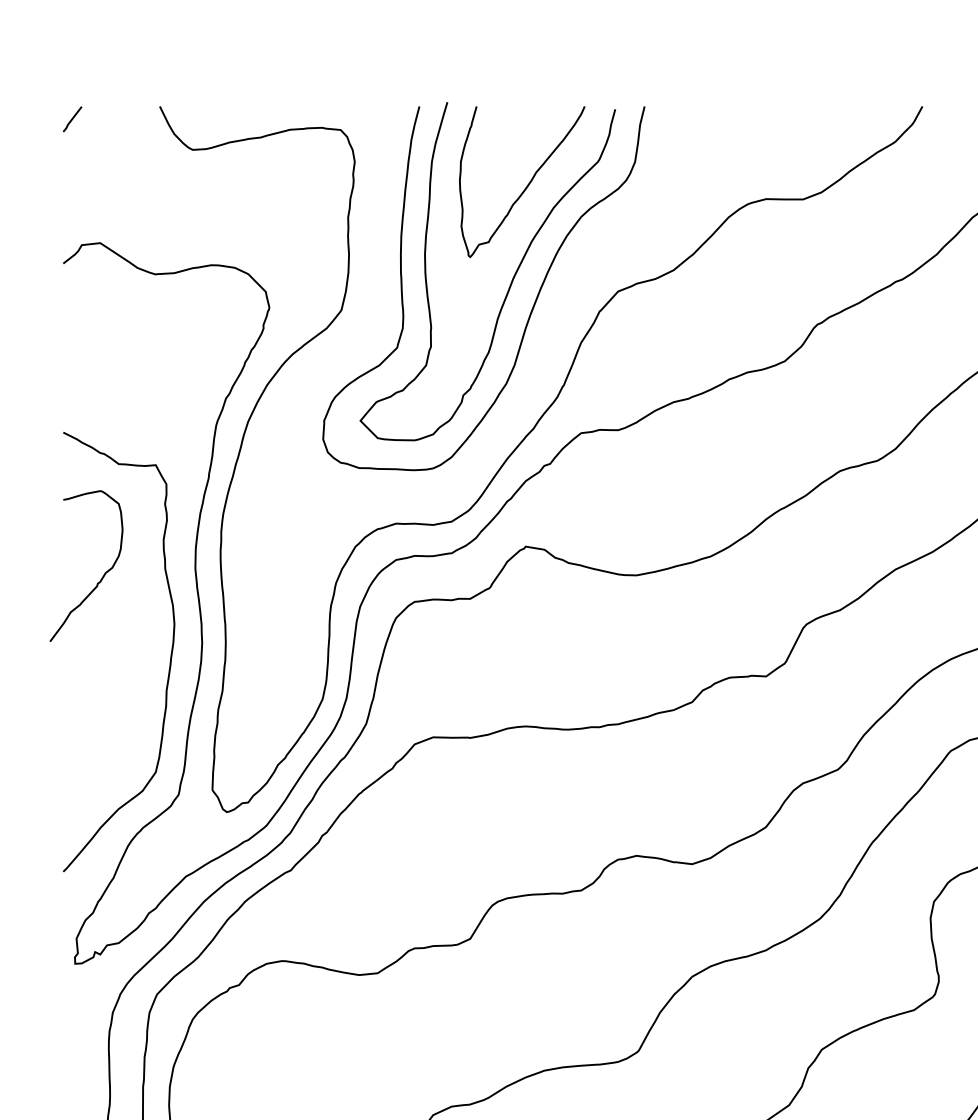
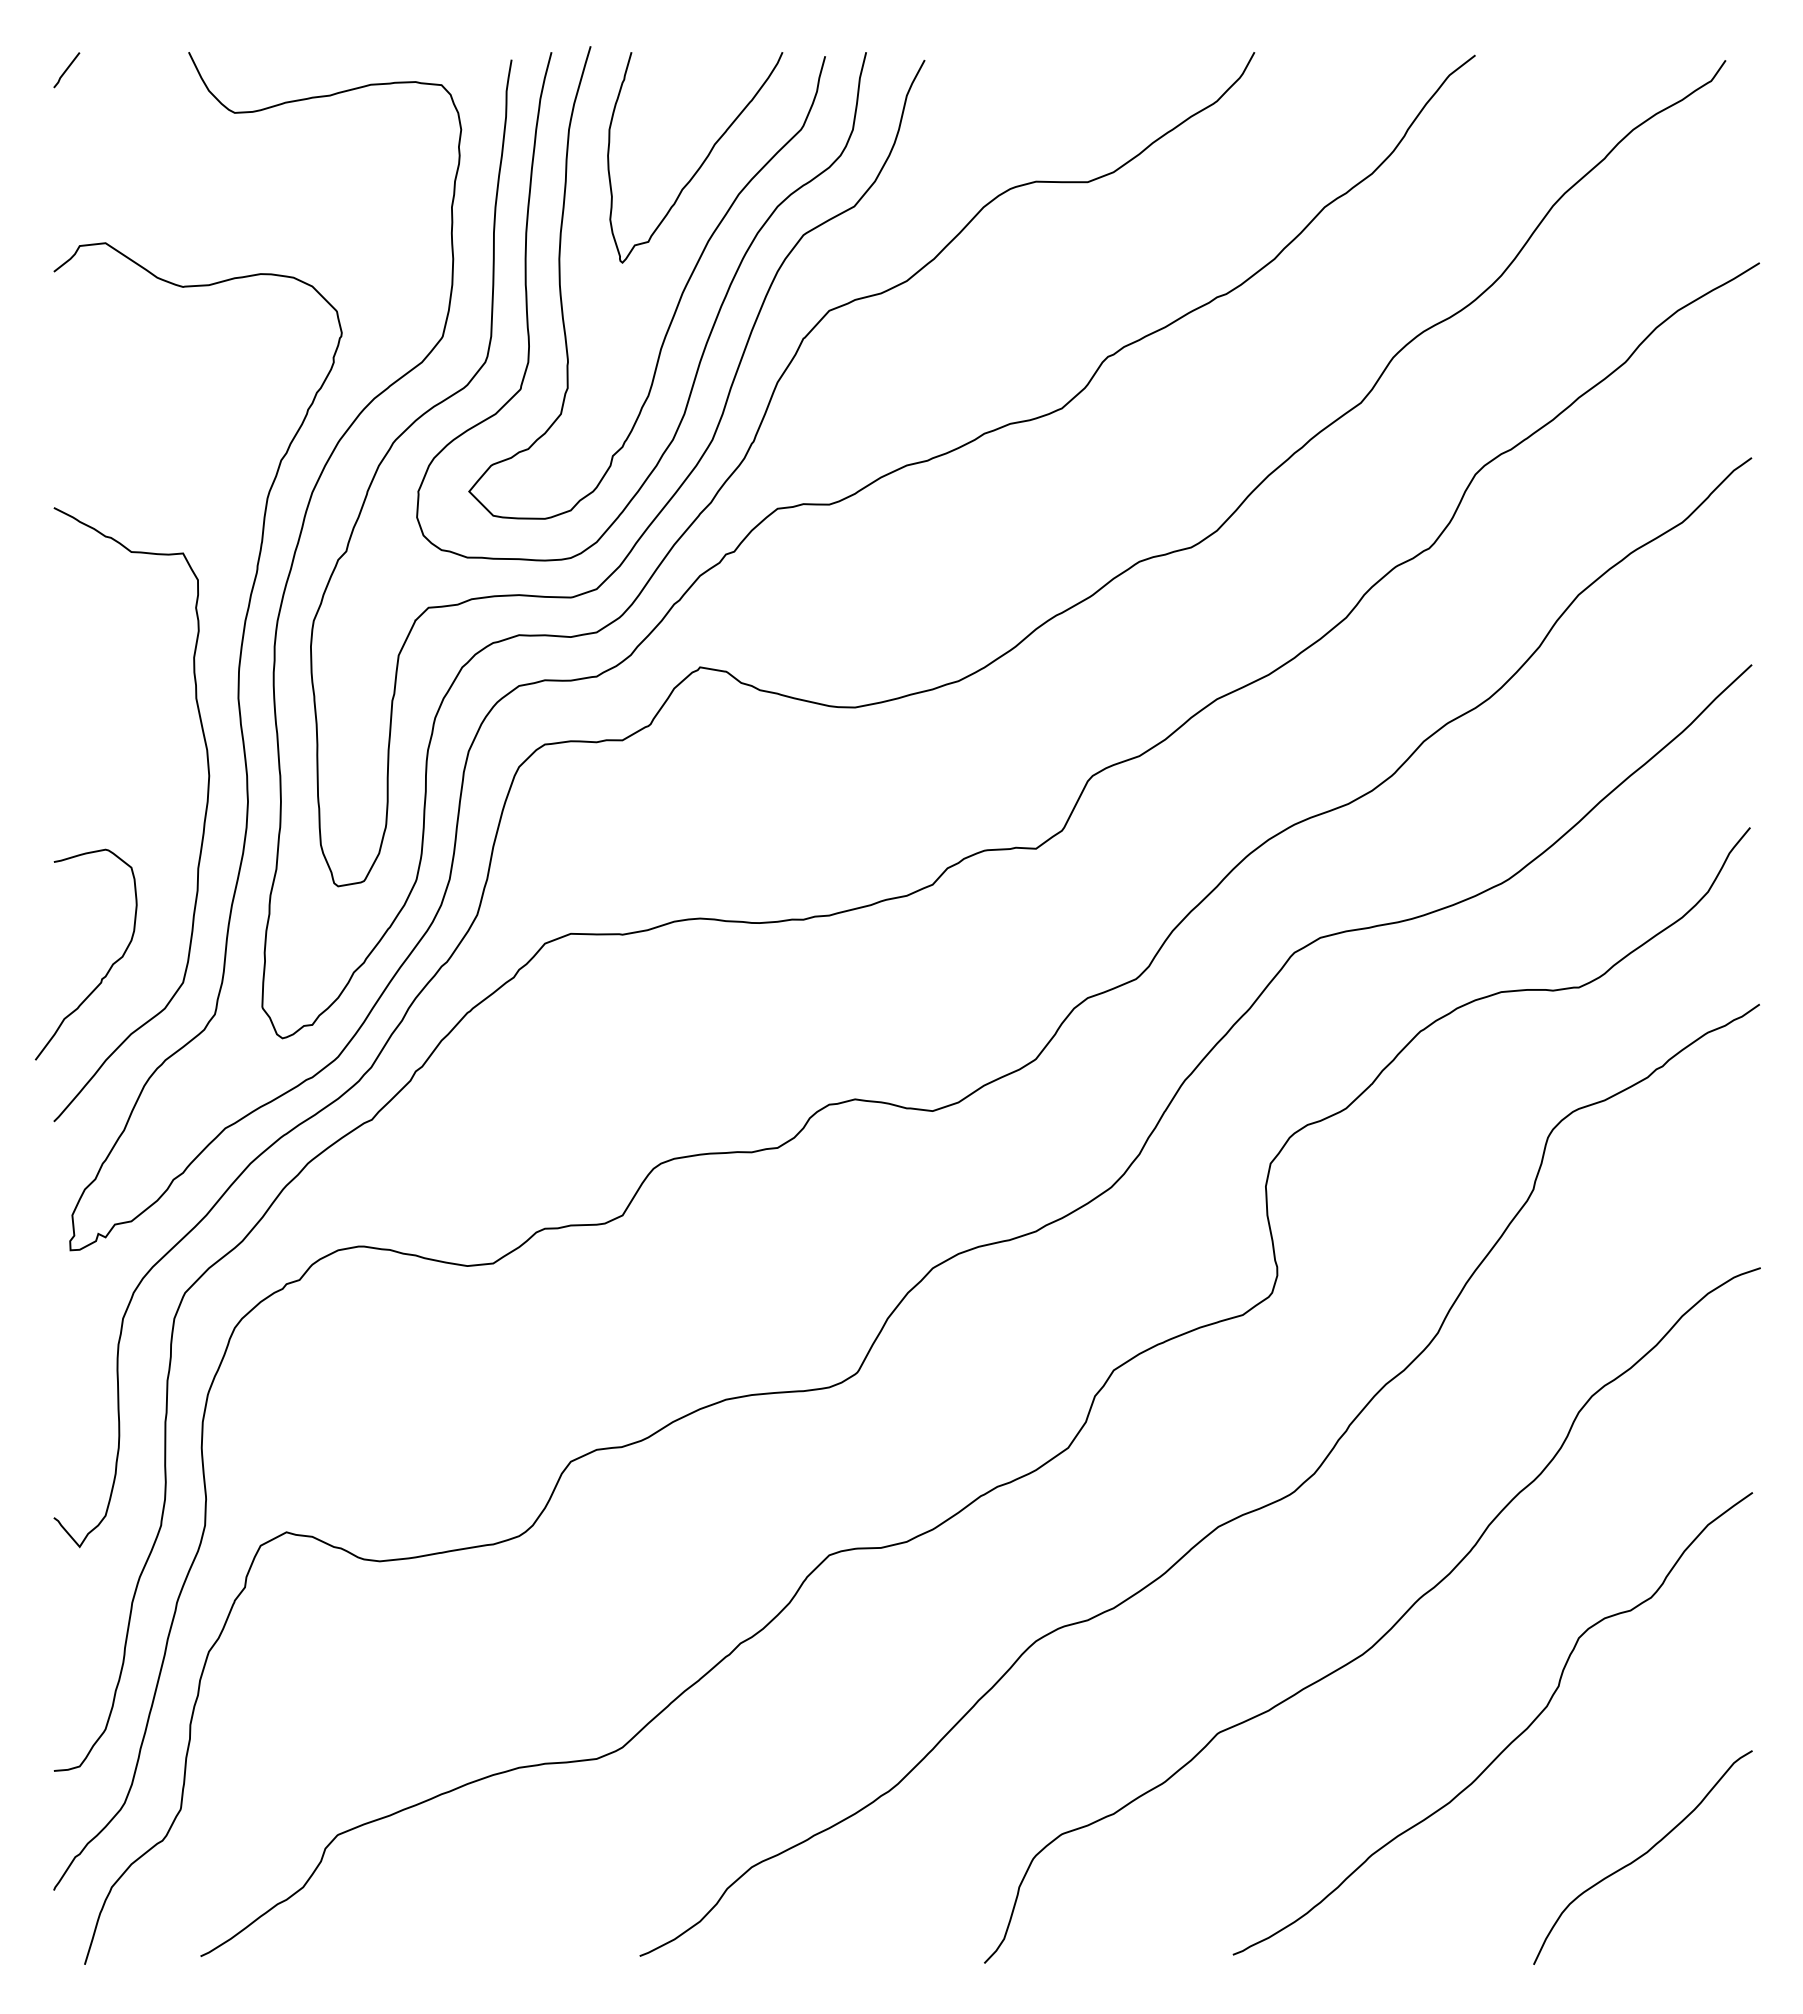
curve: (498, 432) -> (662, 507), added
curve: (102, 576) -> (108, 969), moved

